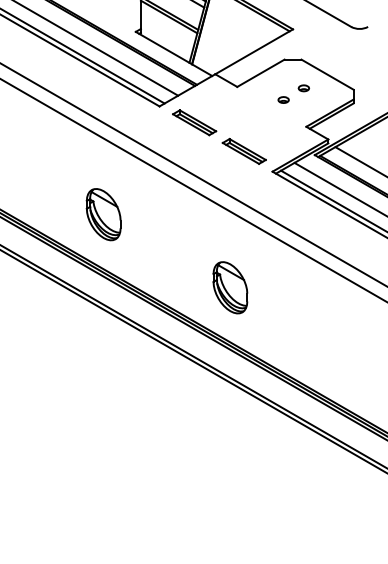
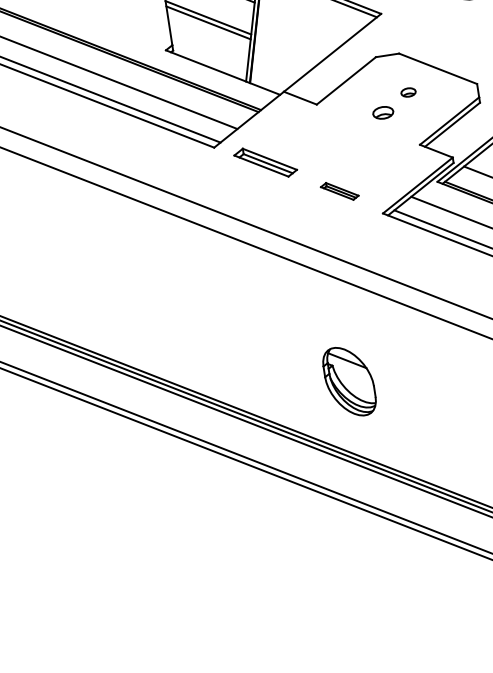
part: (283, 99) -> (382, 112), size x1.4
part: (243, 150) -> (338, 190), size x0.6
part: (103, 214) -> (159, 307), removed

